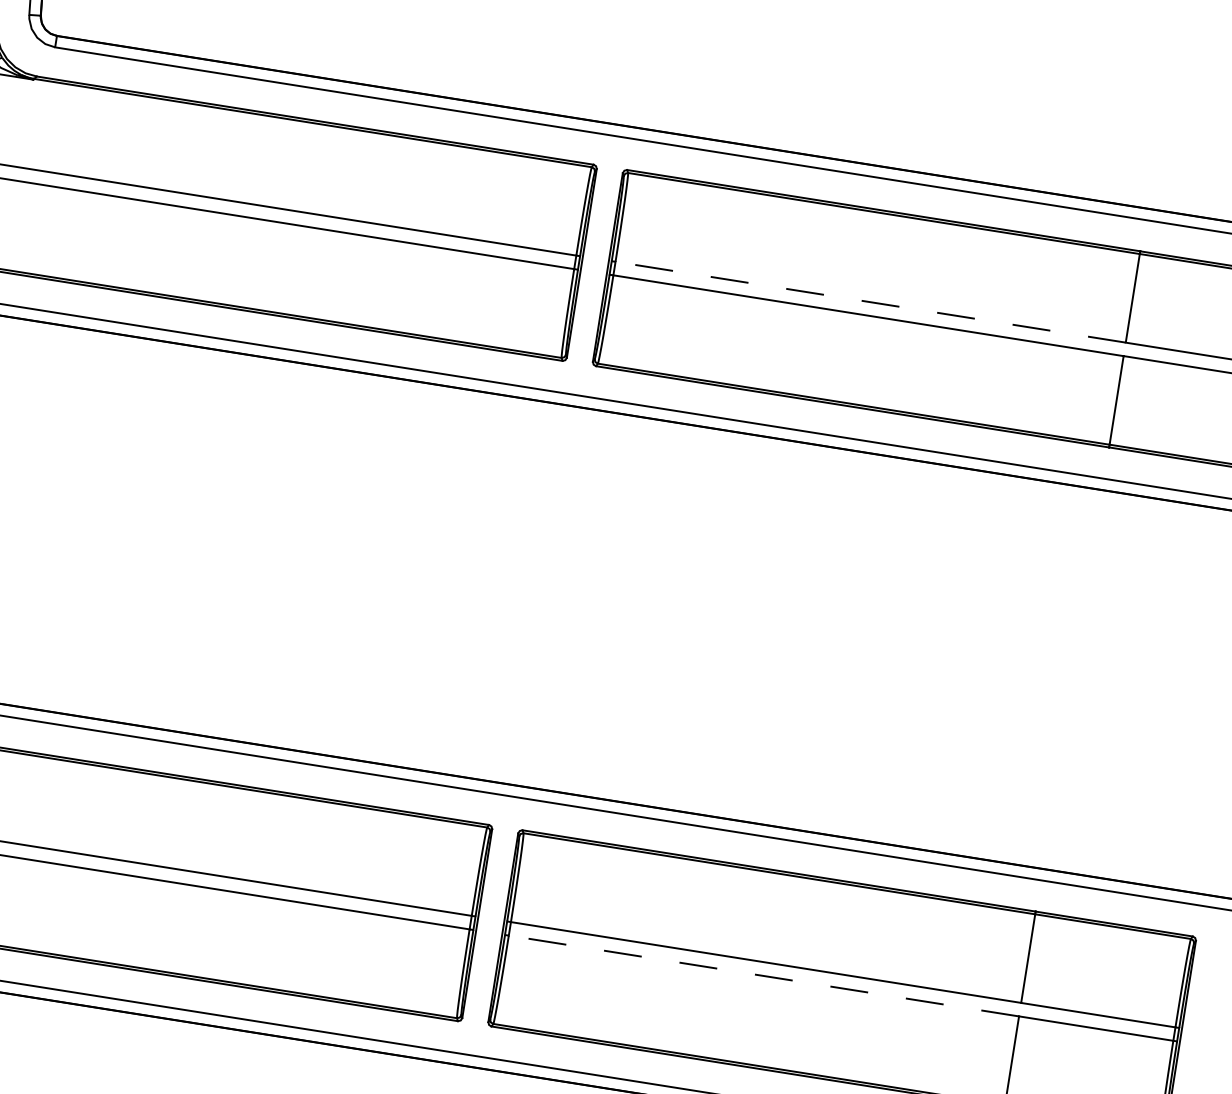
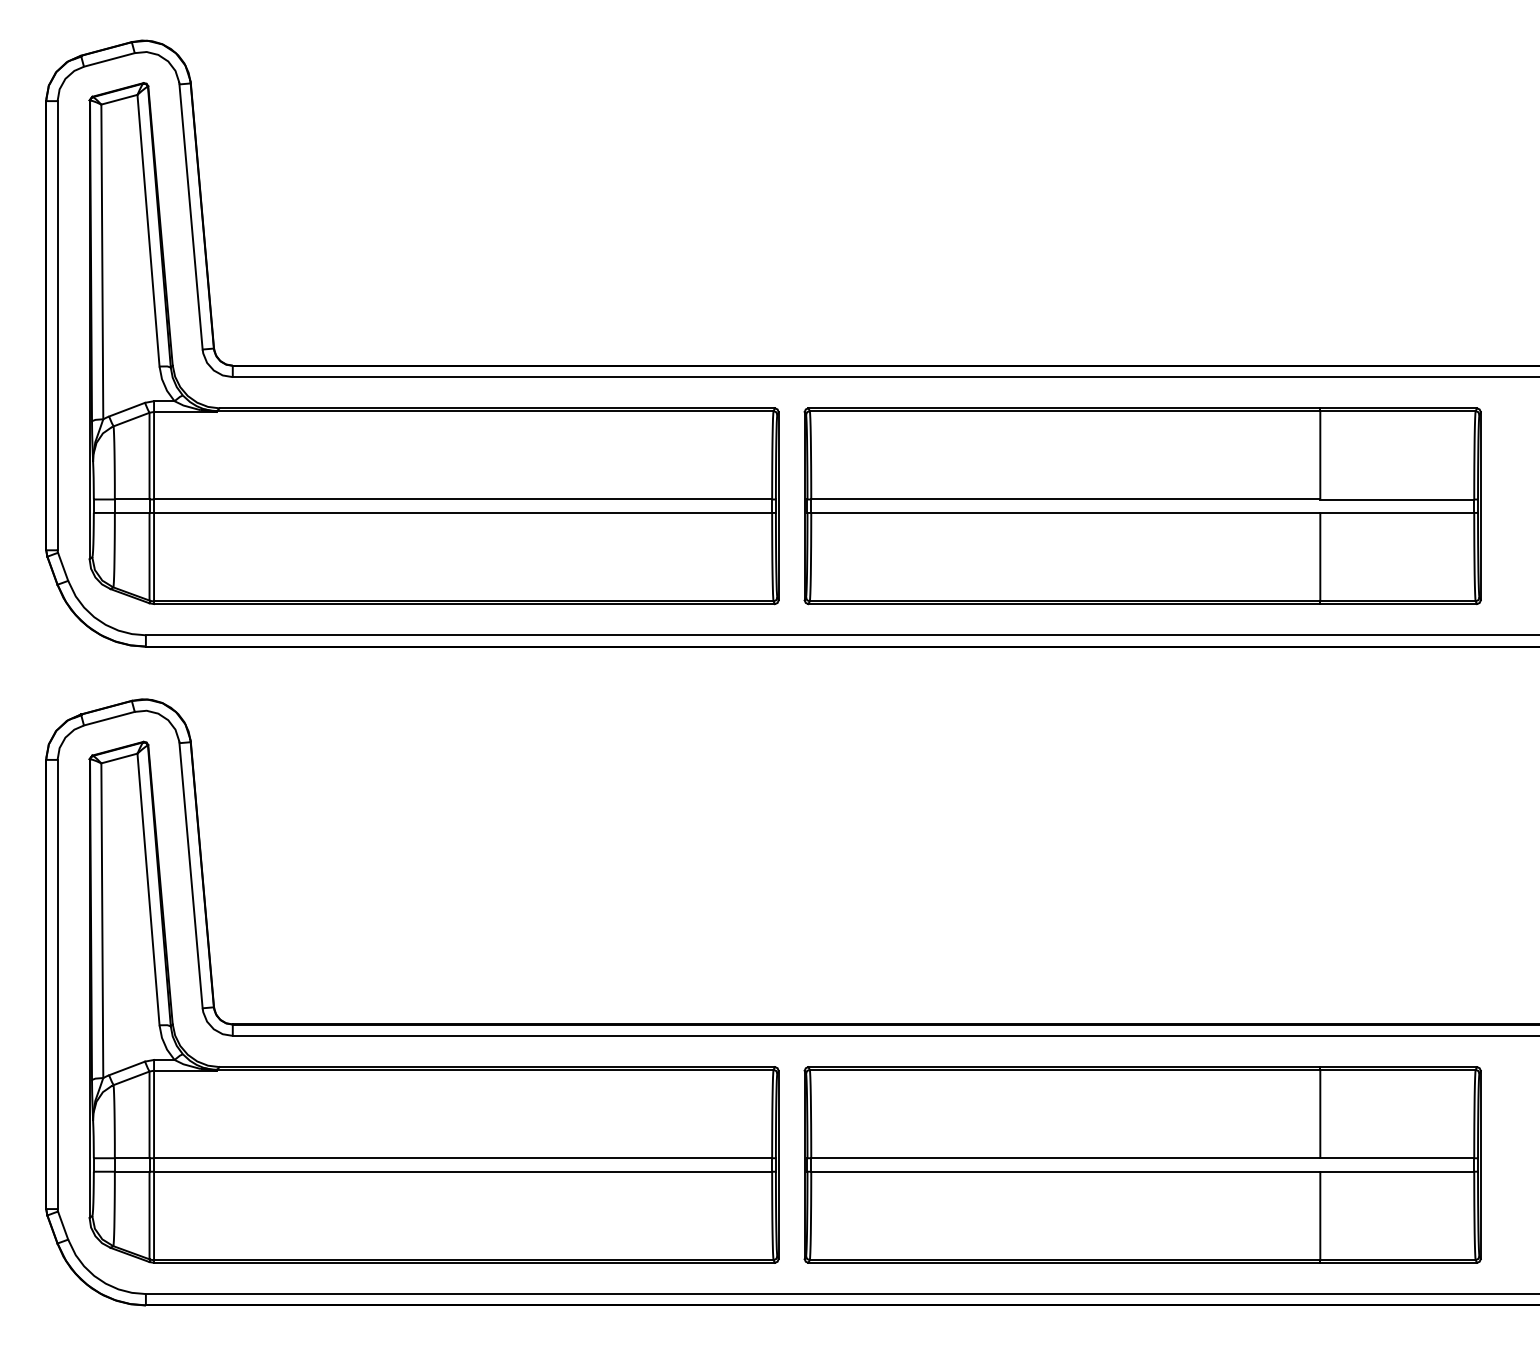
line: (870, 302) -> (1065, 499), dashed -> solid
line: (763, 975) -> (1065, 1171), dashed -> solid

